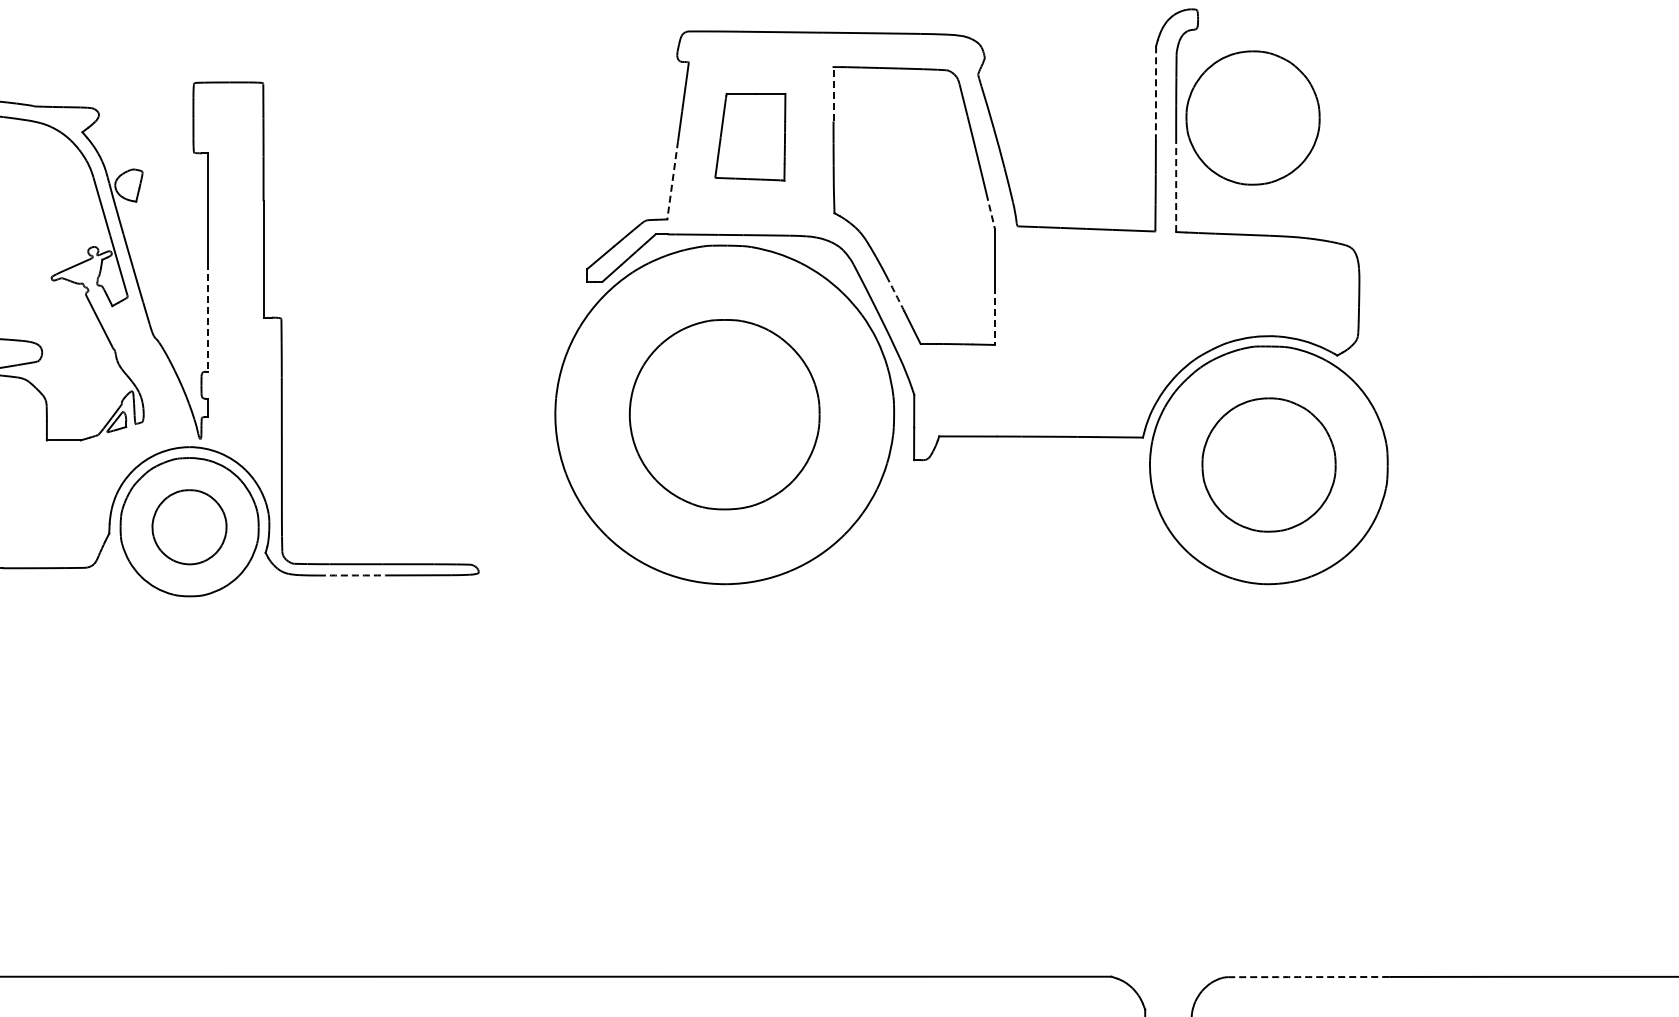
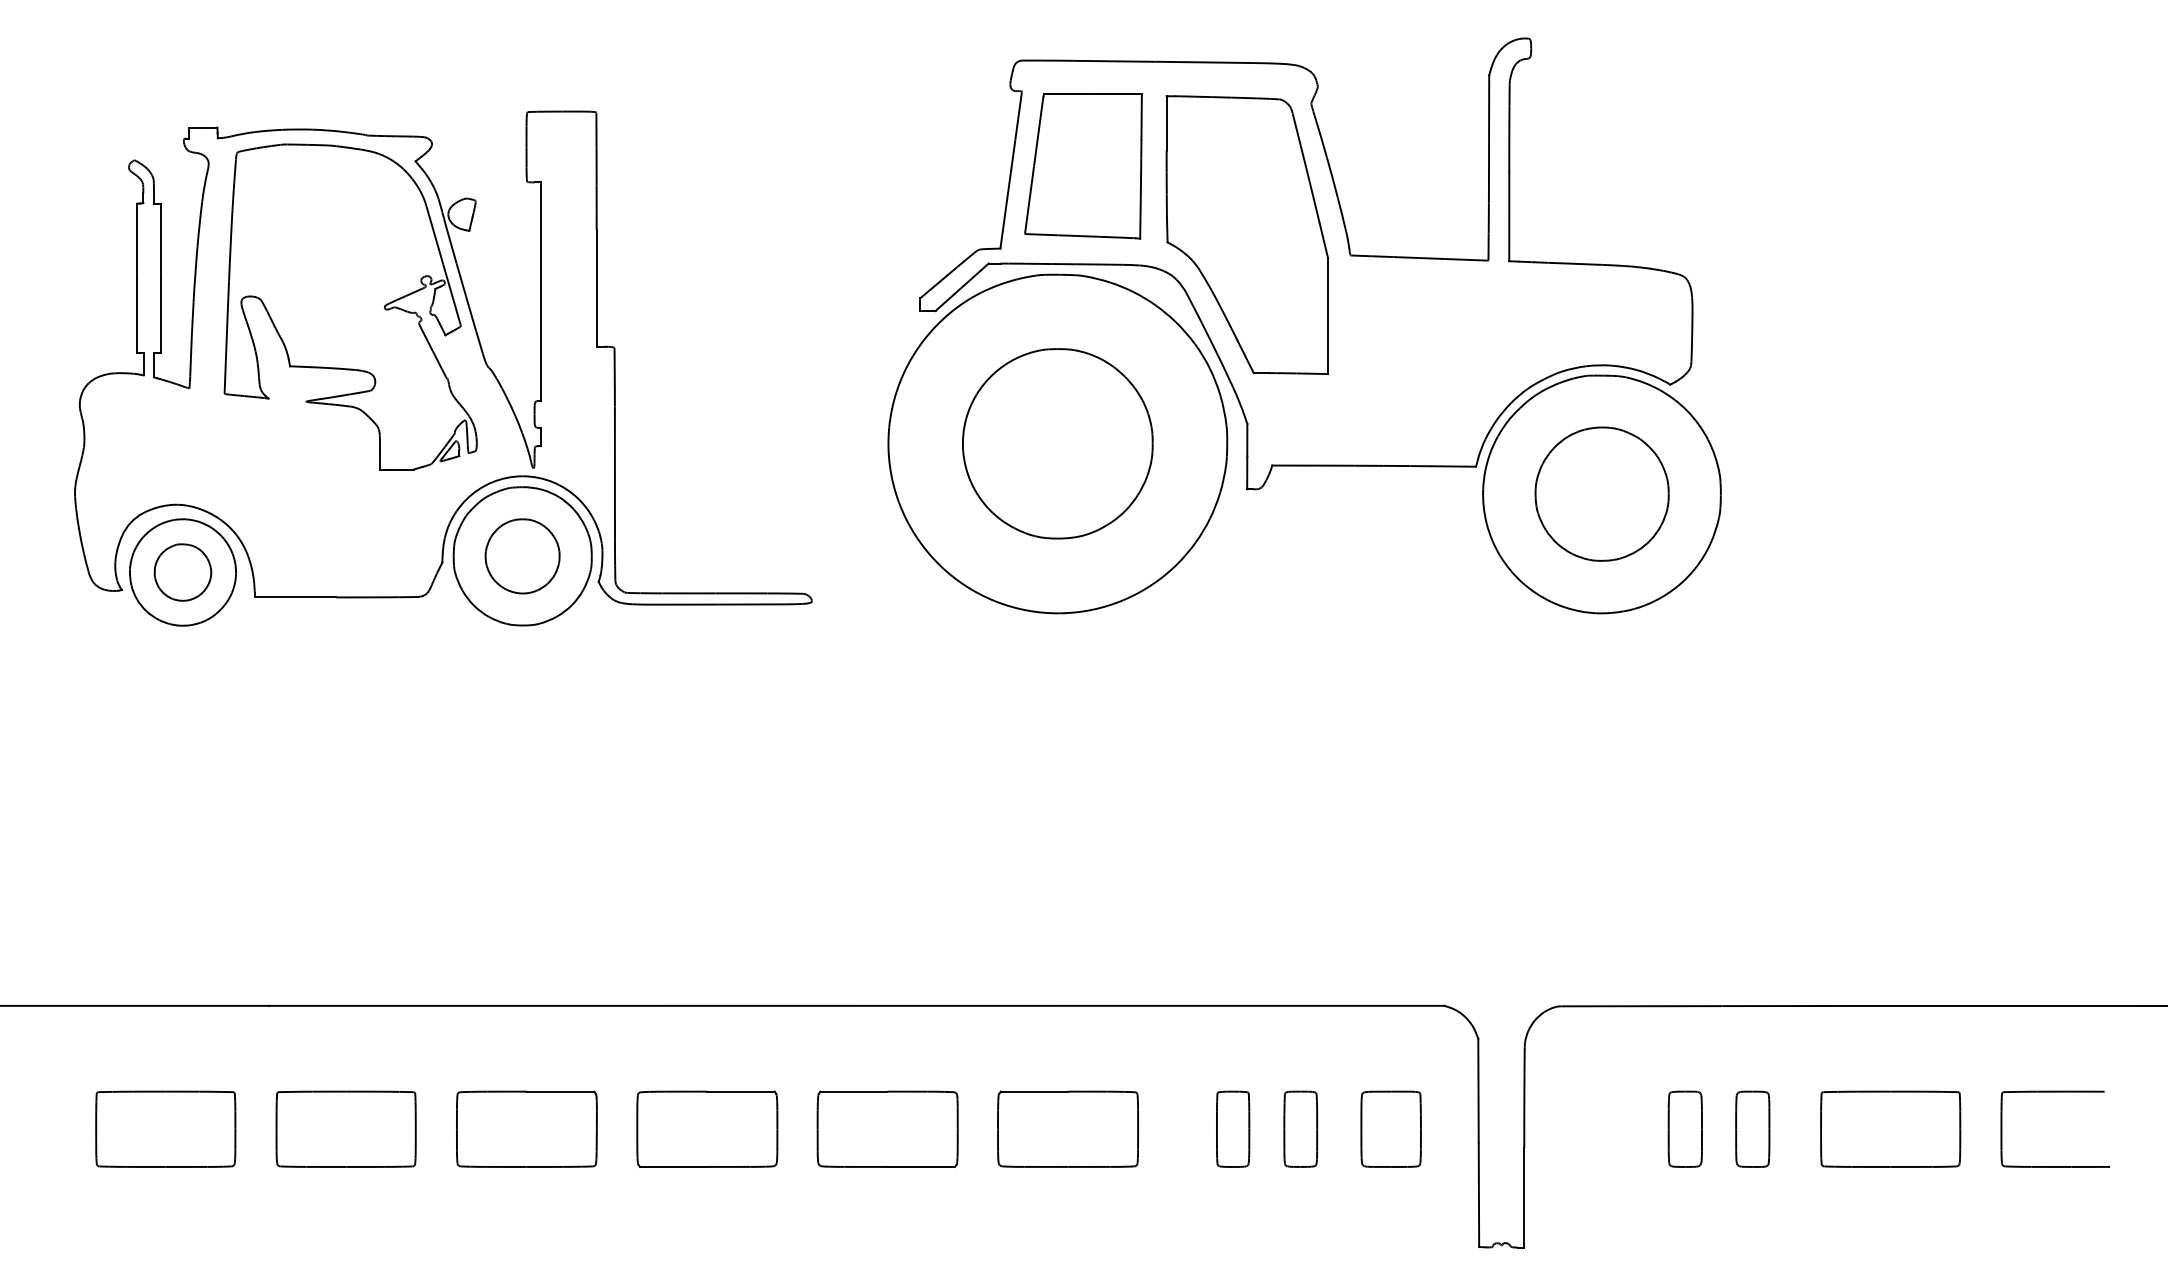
line: (833, 93) -> (1166, 122), dashed -> solid
line: (1156, 93) -> (1489, 122), dashed -> solid
part: (1252, 117) -> (1585, 146), removed
part: (750, 137) -> (1083, 166), size x1.67
line: (672, 180) -> (1005, 209), dashed -> solid
line: (1176, 187) -> (1509, 216), dashed -> solid
line: (990, 212) -> (1323, 241), dashed -> solid
arc: (896, 295) -> (1229, 324), dashed -> solid
line: (995, 316) -> (1328, 345), dashed -> solid
line: (208, 317) -> (541, 346), dashed -> solid
arc: (352, 575) -> (685, 604), dashed -> solid
arc: (1308, 977) -> (1641, 1006), dashed -> solid

